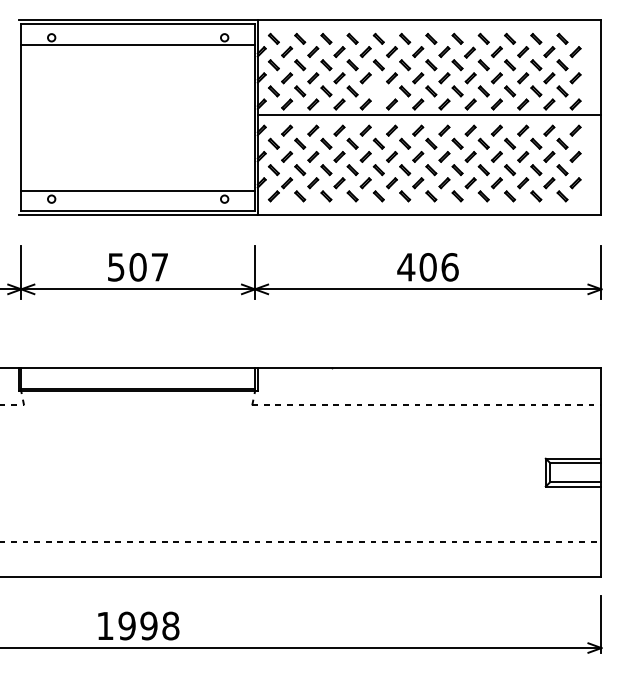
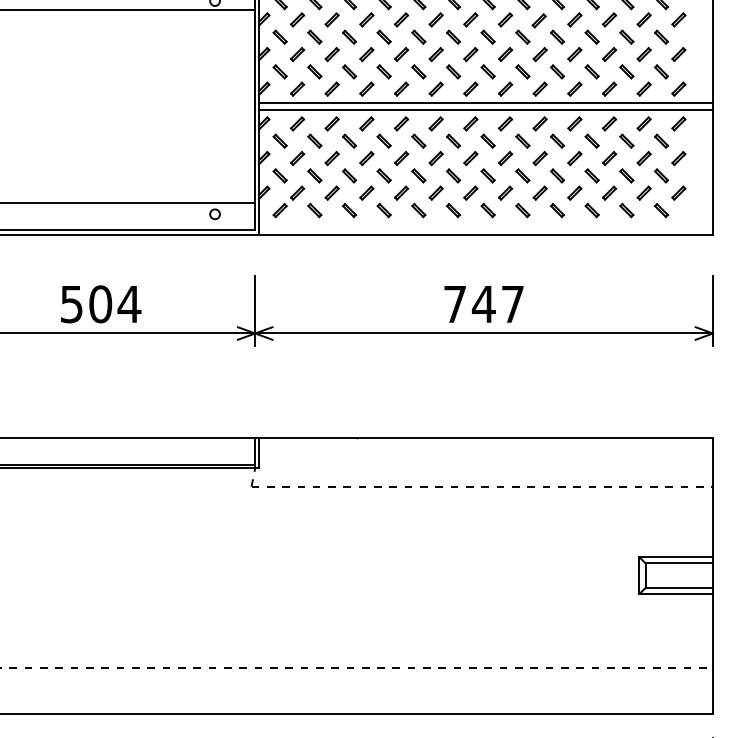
part: (378, 91) -> (418, 72), added
line: (429, 120) -> (485, 110), added
text: (159, 267) -> (128, 304), 507 -> 504
text: (427, 267) -> (483, 304), 406 -> 747

